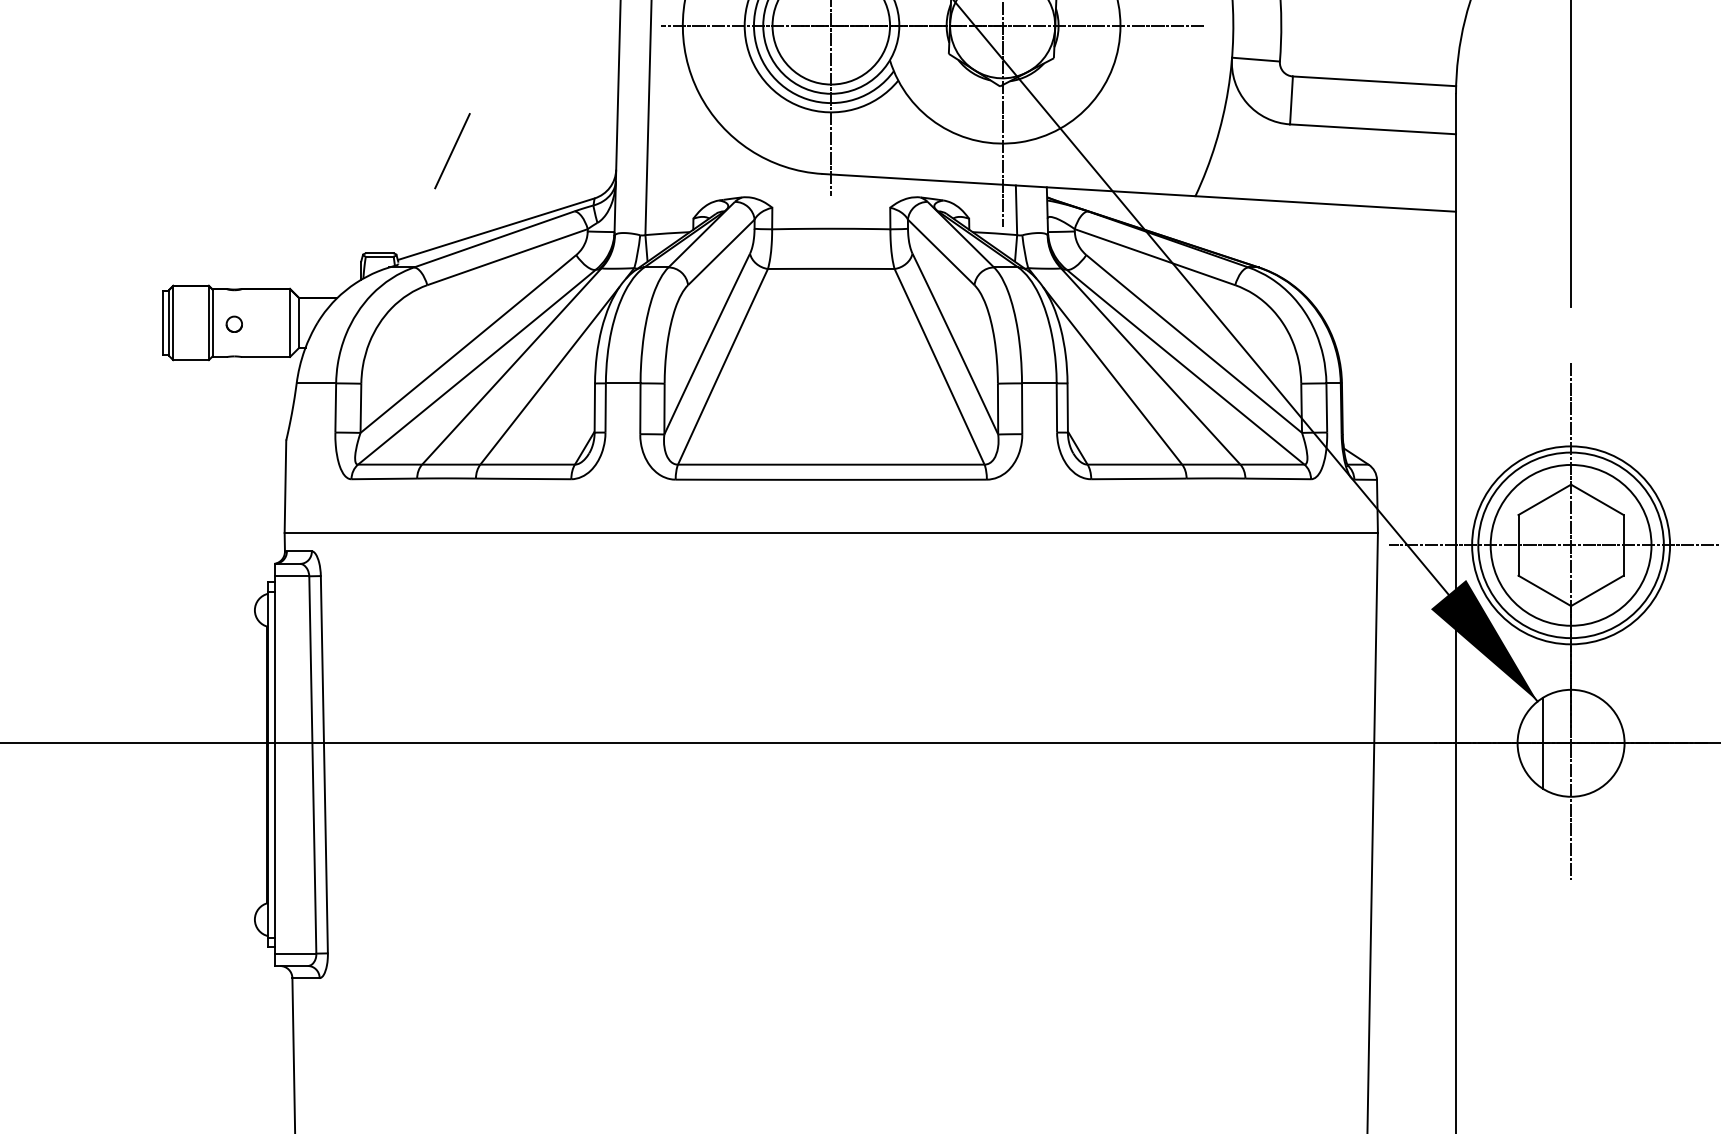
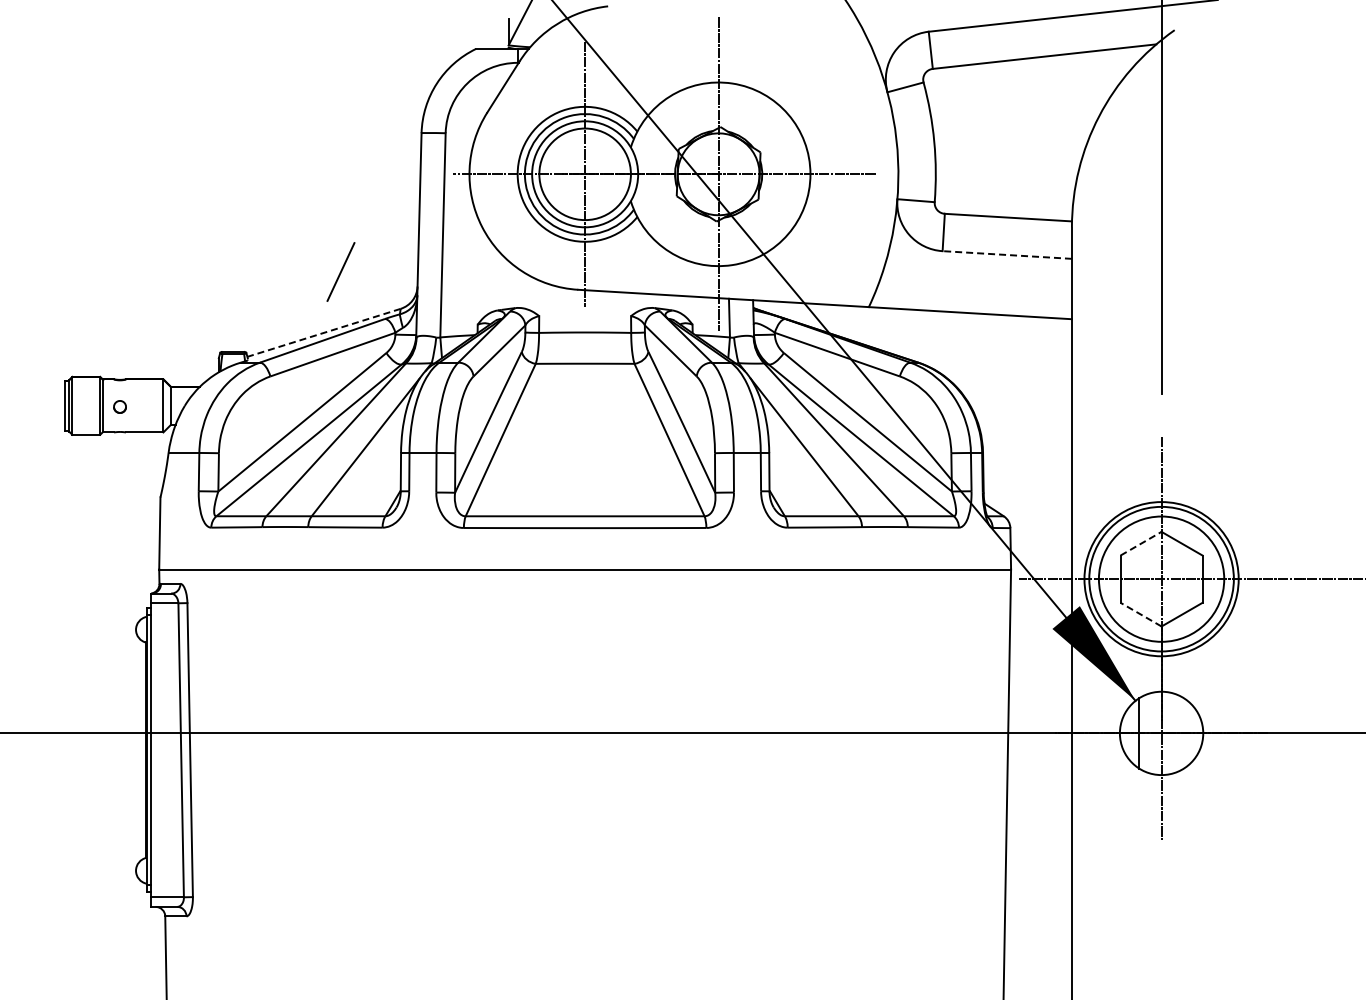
line: (1373, 129) -> (1007, 255), solid -> dashed
line: (451, 150) -> (340, 271), moved
line: (495, 228) -> (323, 332), solid -> dashed
line: (1545, 499) -> (1141, 543), solid -> dashed
line: (1545, 590) -> (1141, 614), solid -> dashed

